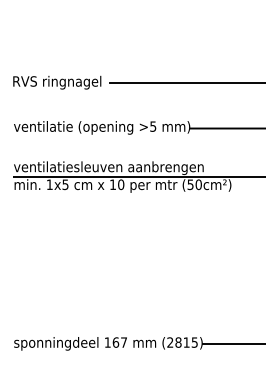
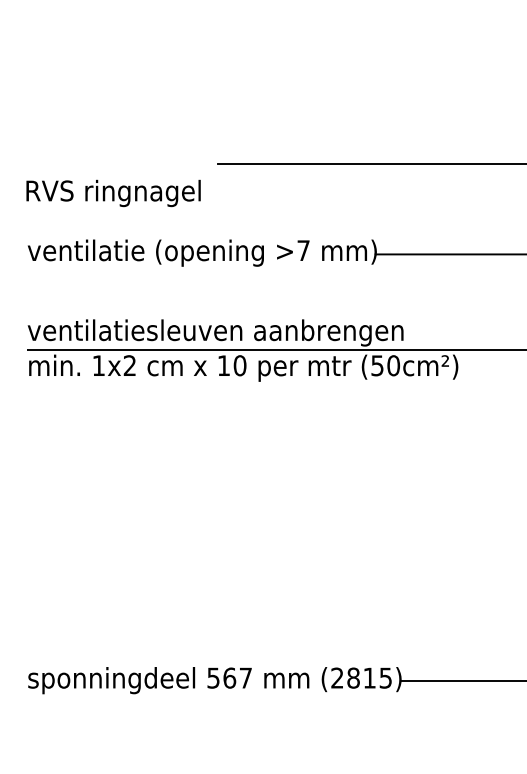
text: (57, 82) -> (114, 193), moved
text: (153, 126) -> (304, 250), >5 -> >7
text: (65, 184) -> (129, 365), 1x5 -> 1x2
text: (107, 342) -> (213, 677), 167 -> 567

